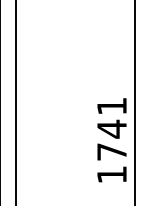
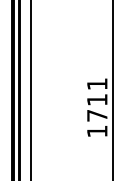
text: (112, 128) -> (97, 99), 1741 -> 1711

